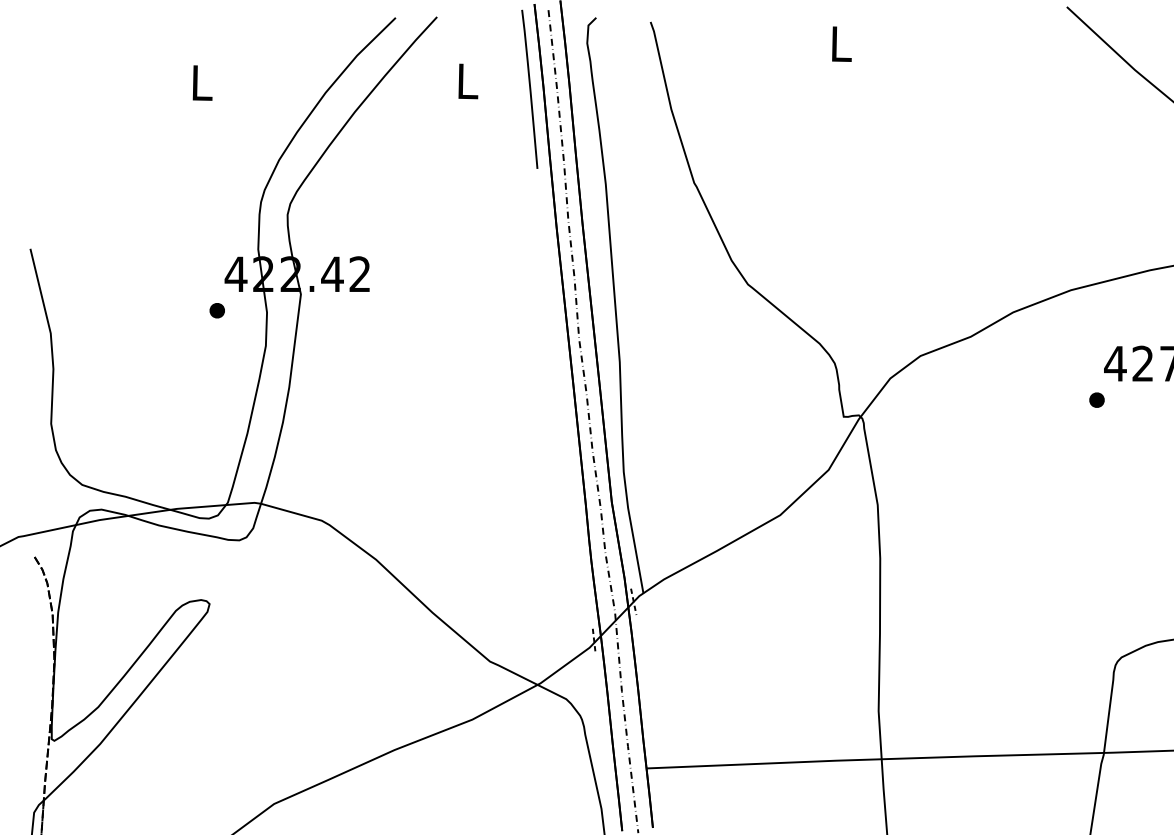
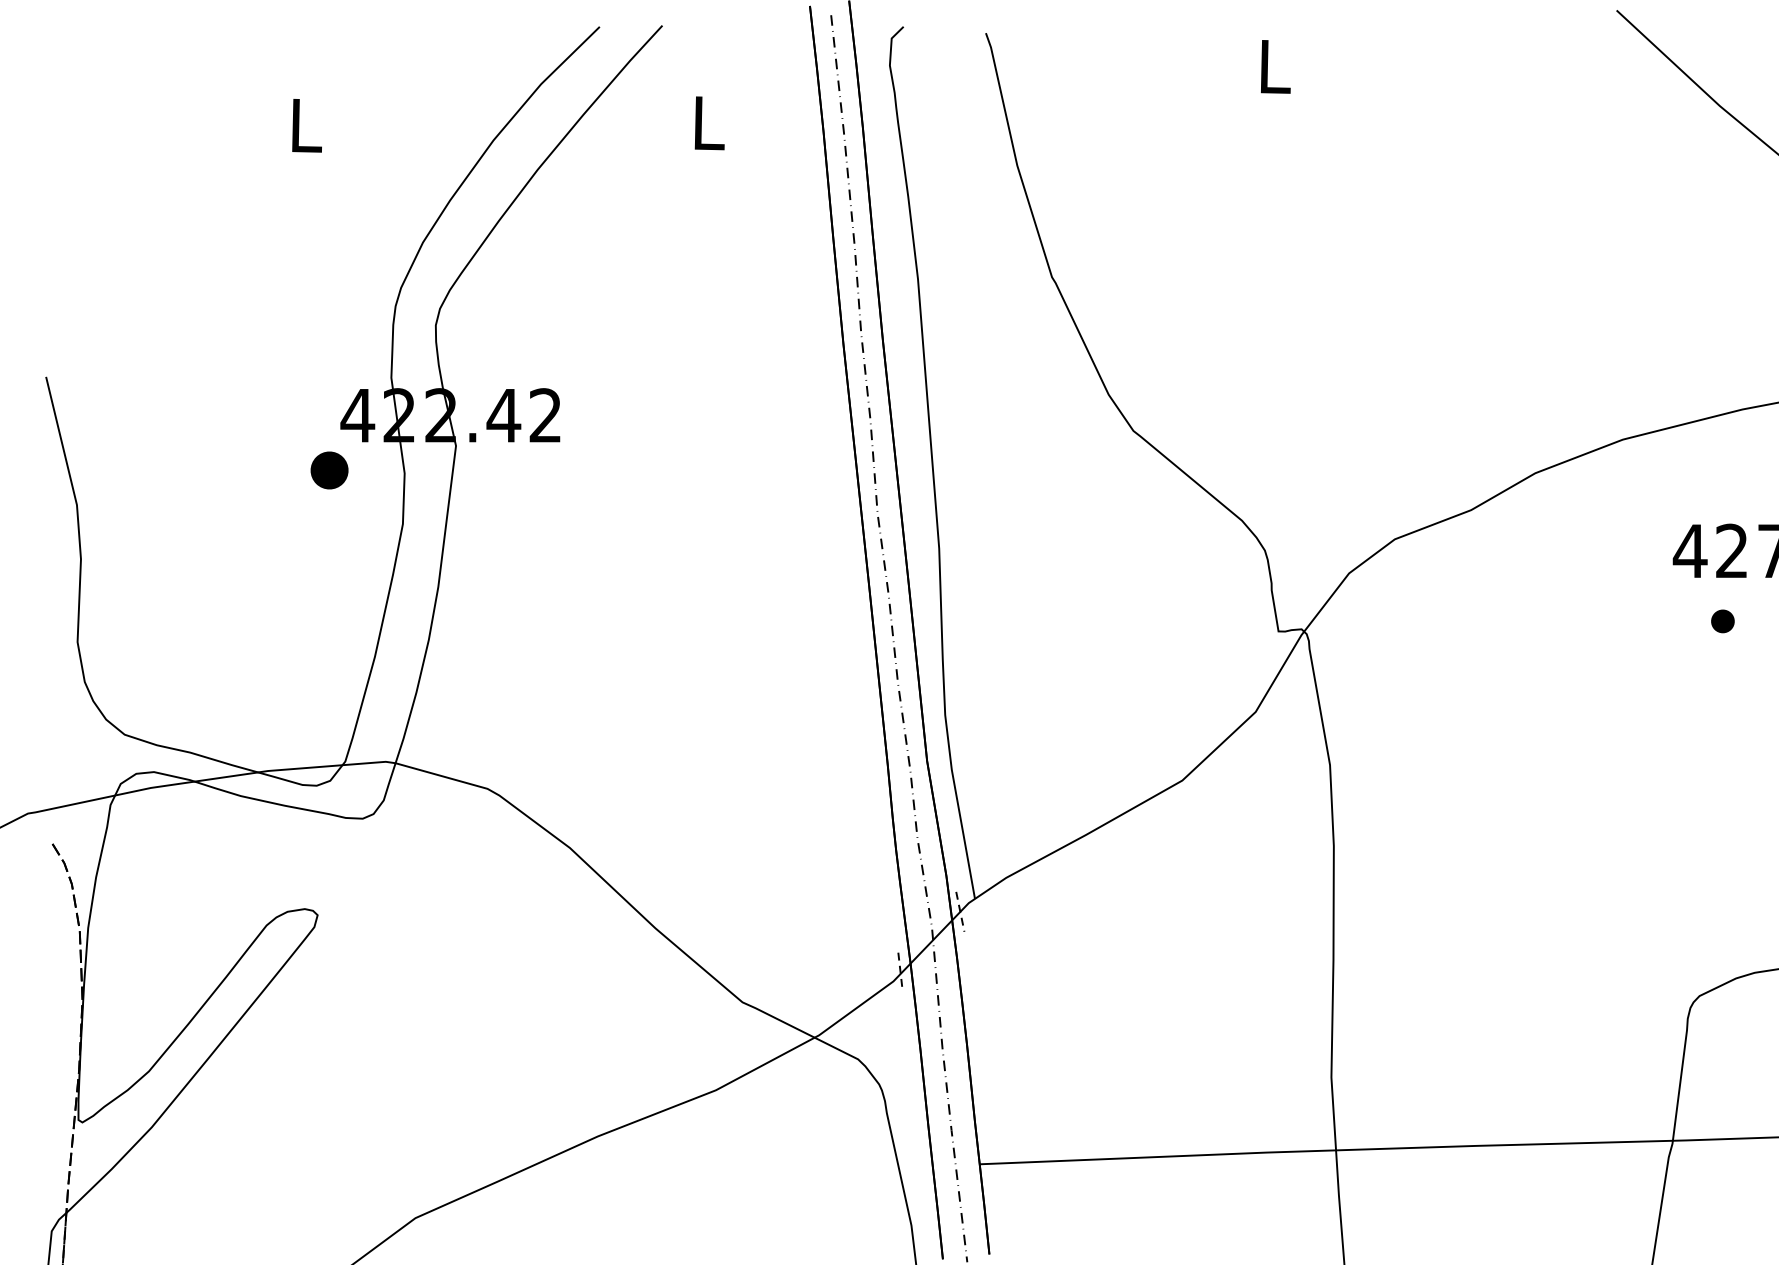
line: (529, 88) -> (802, 133), removed
part: (216, 310) -> (328, 470), size x1.6
part: (1096, 399) -> (1722, 620), moved

